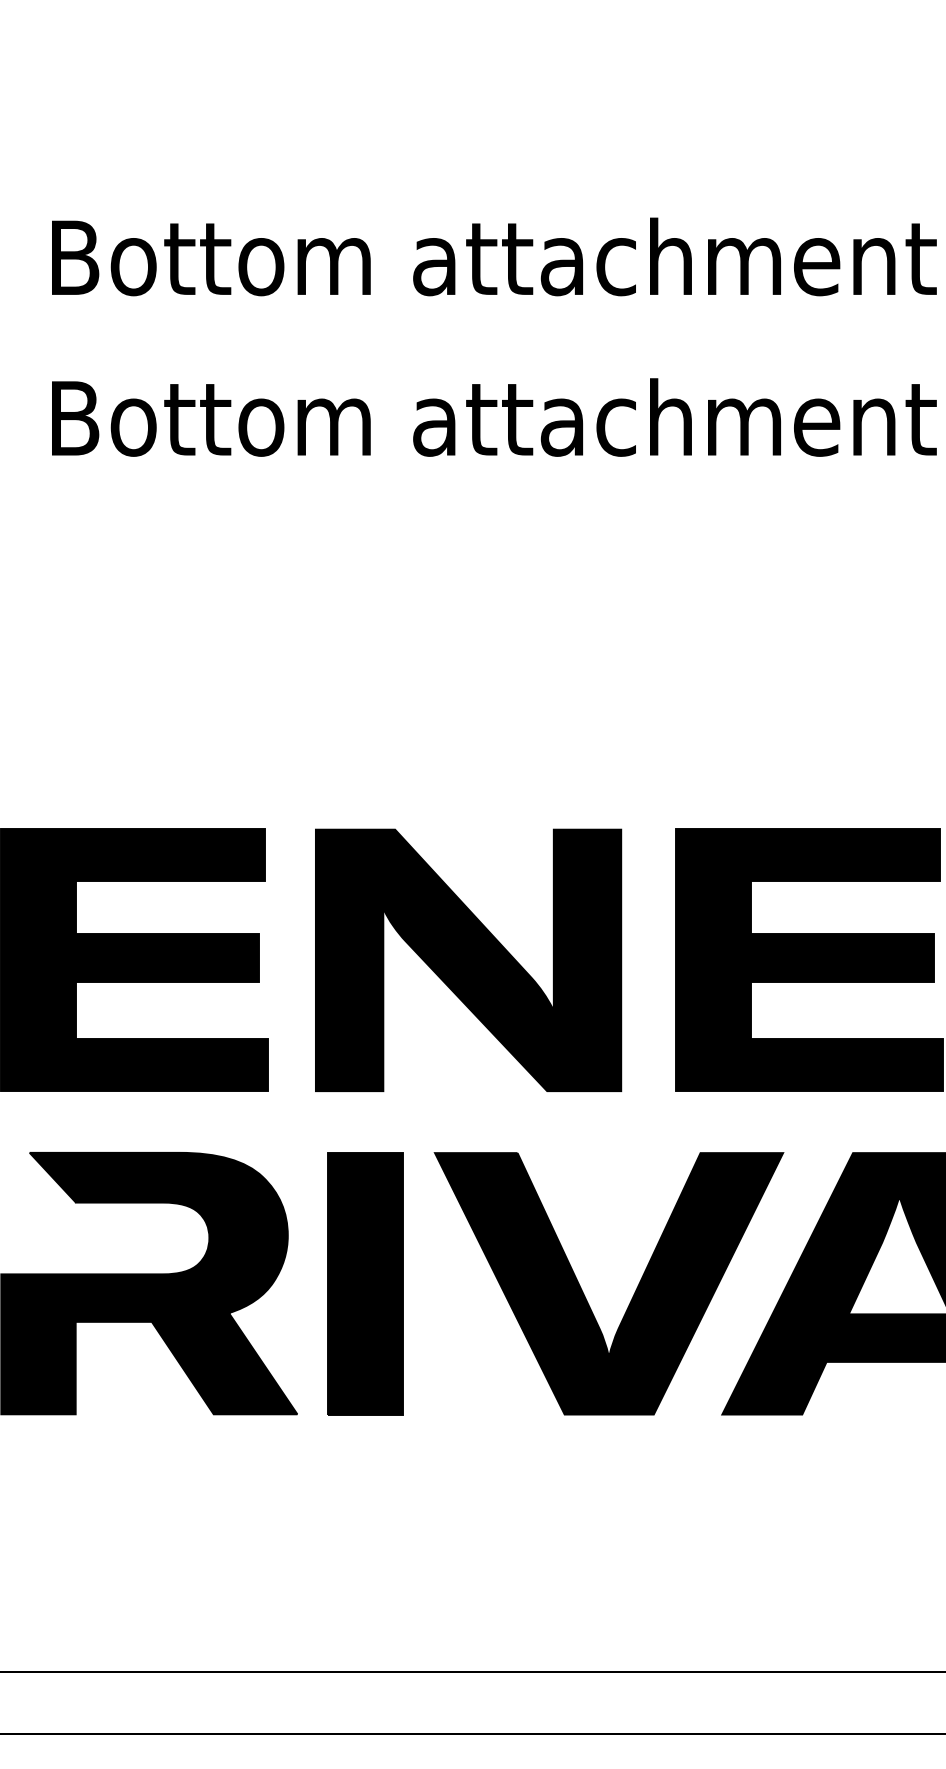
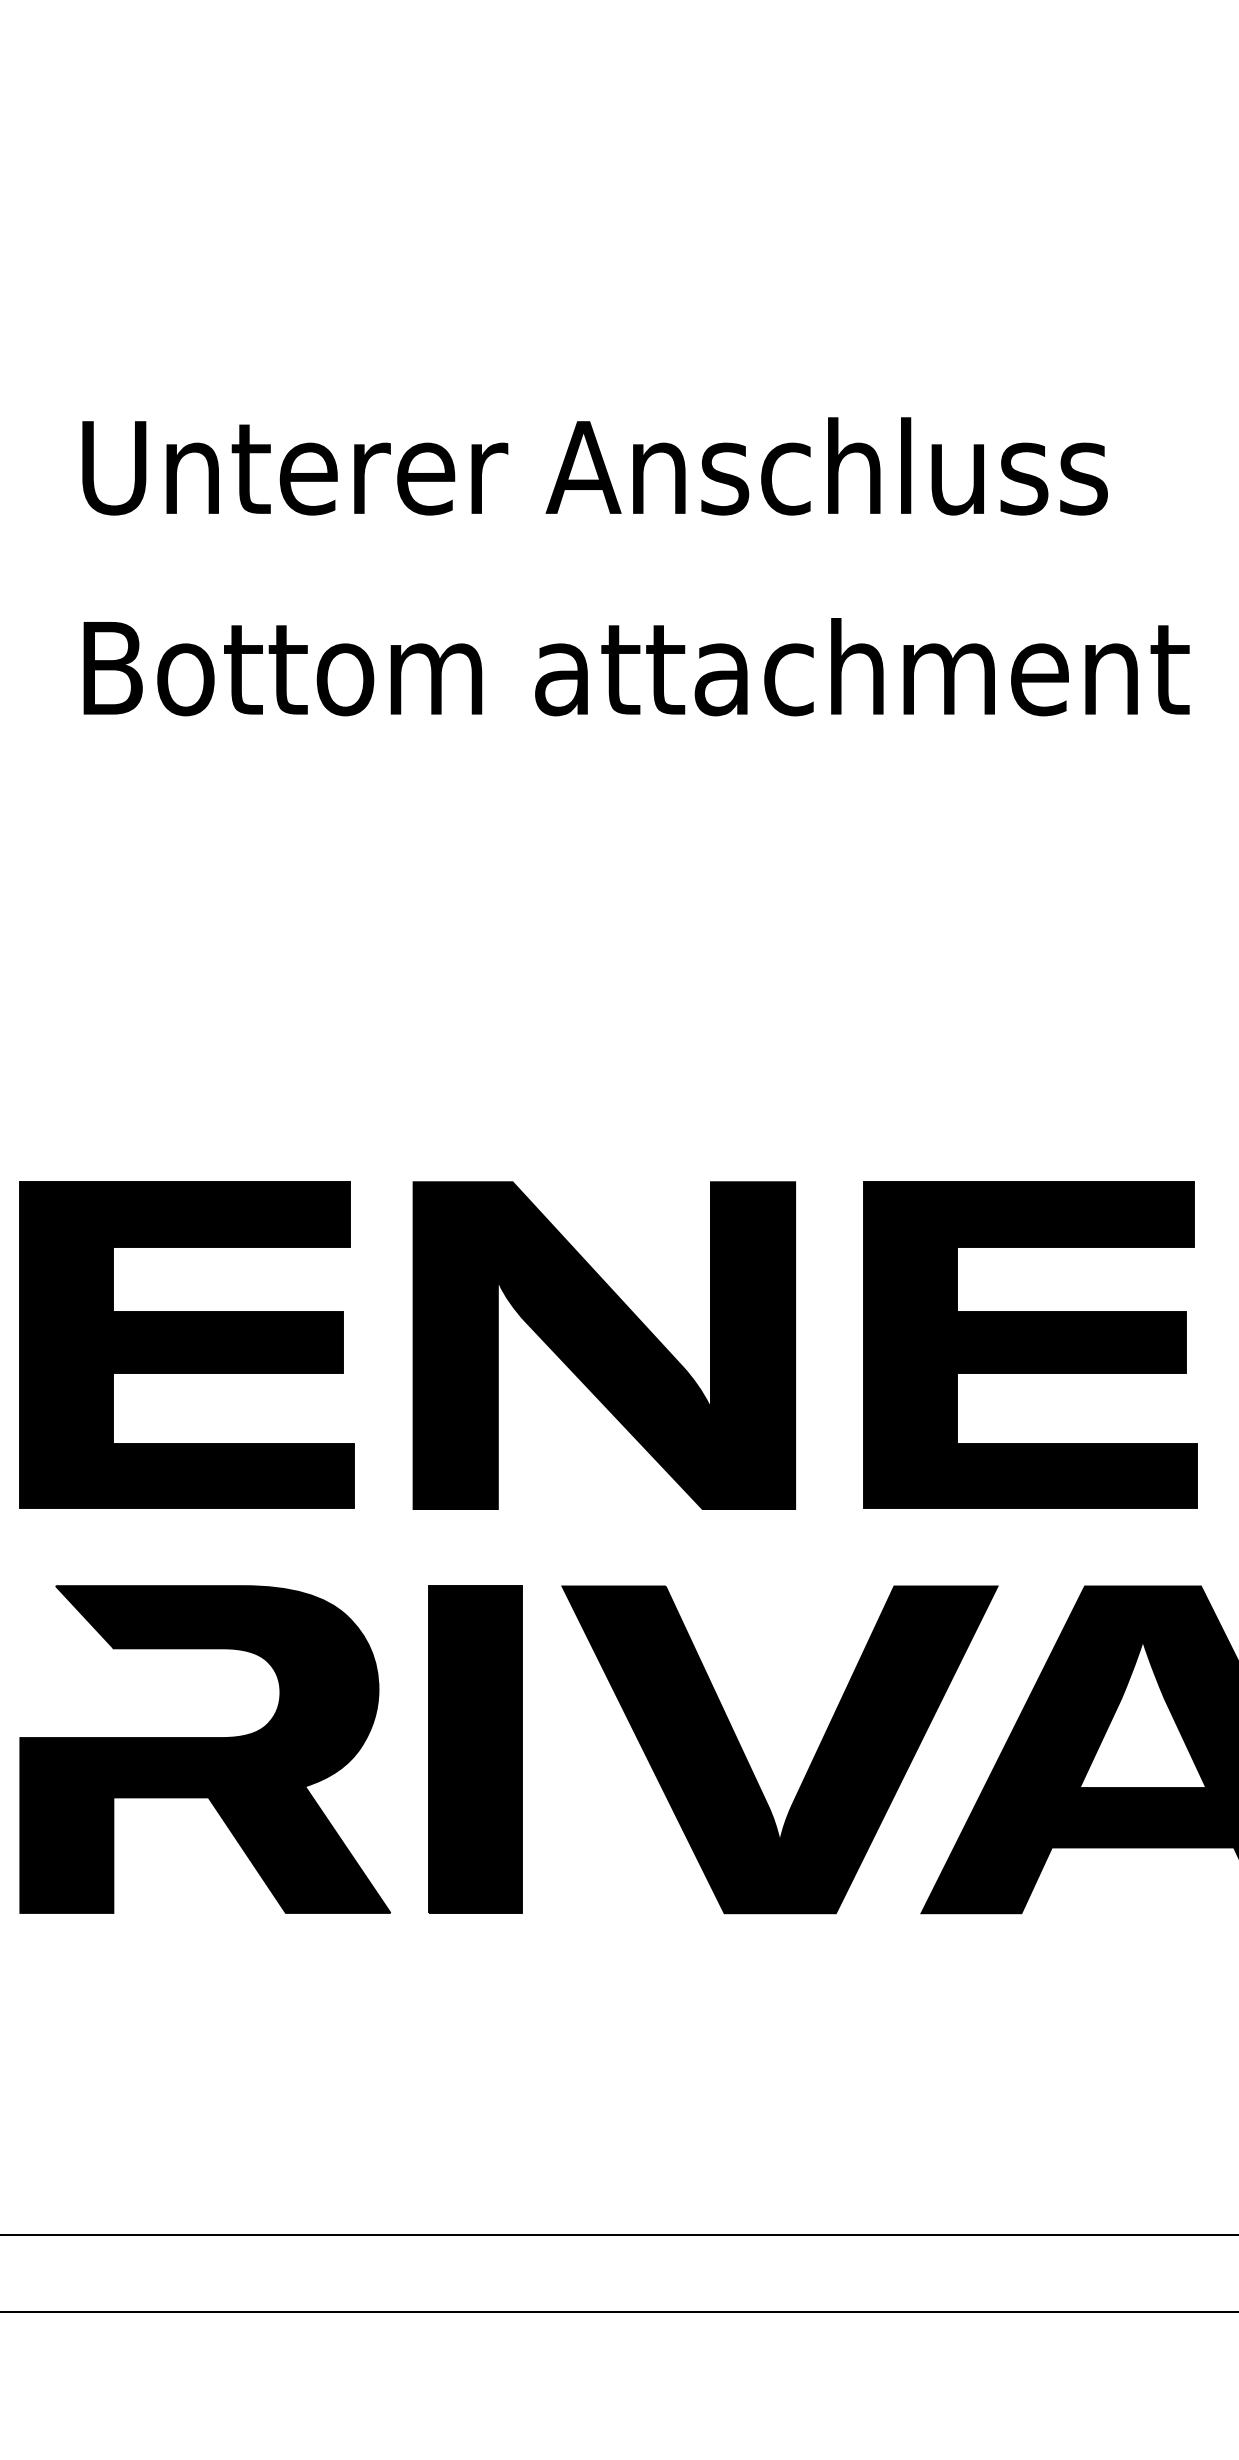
text: (493, 257) -> (635, 466), Bottom attachment -> Unterer Anschluss

